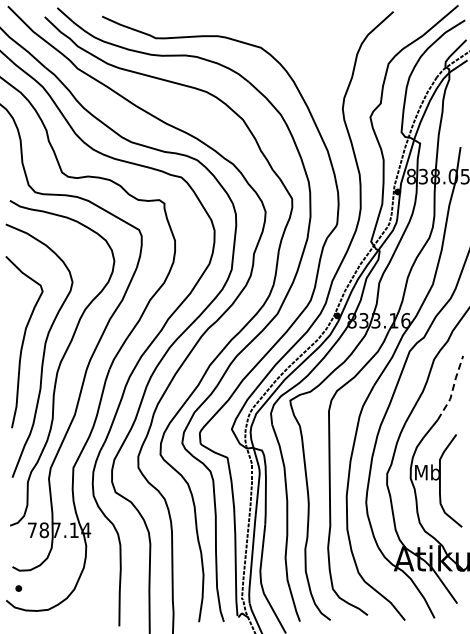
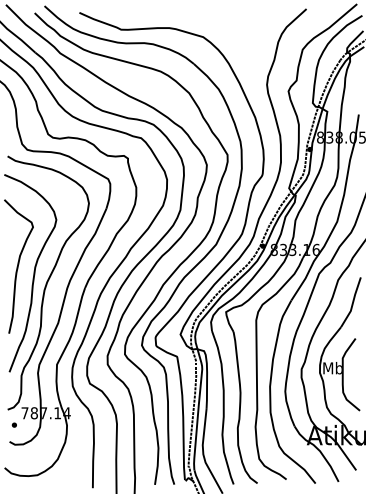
line: (453, 388) -> (353, 302), dashed -> solid
part: (18, 588) -> (14, 425), moved

